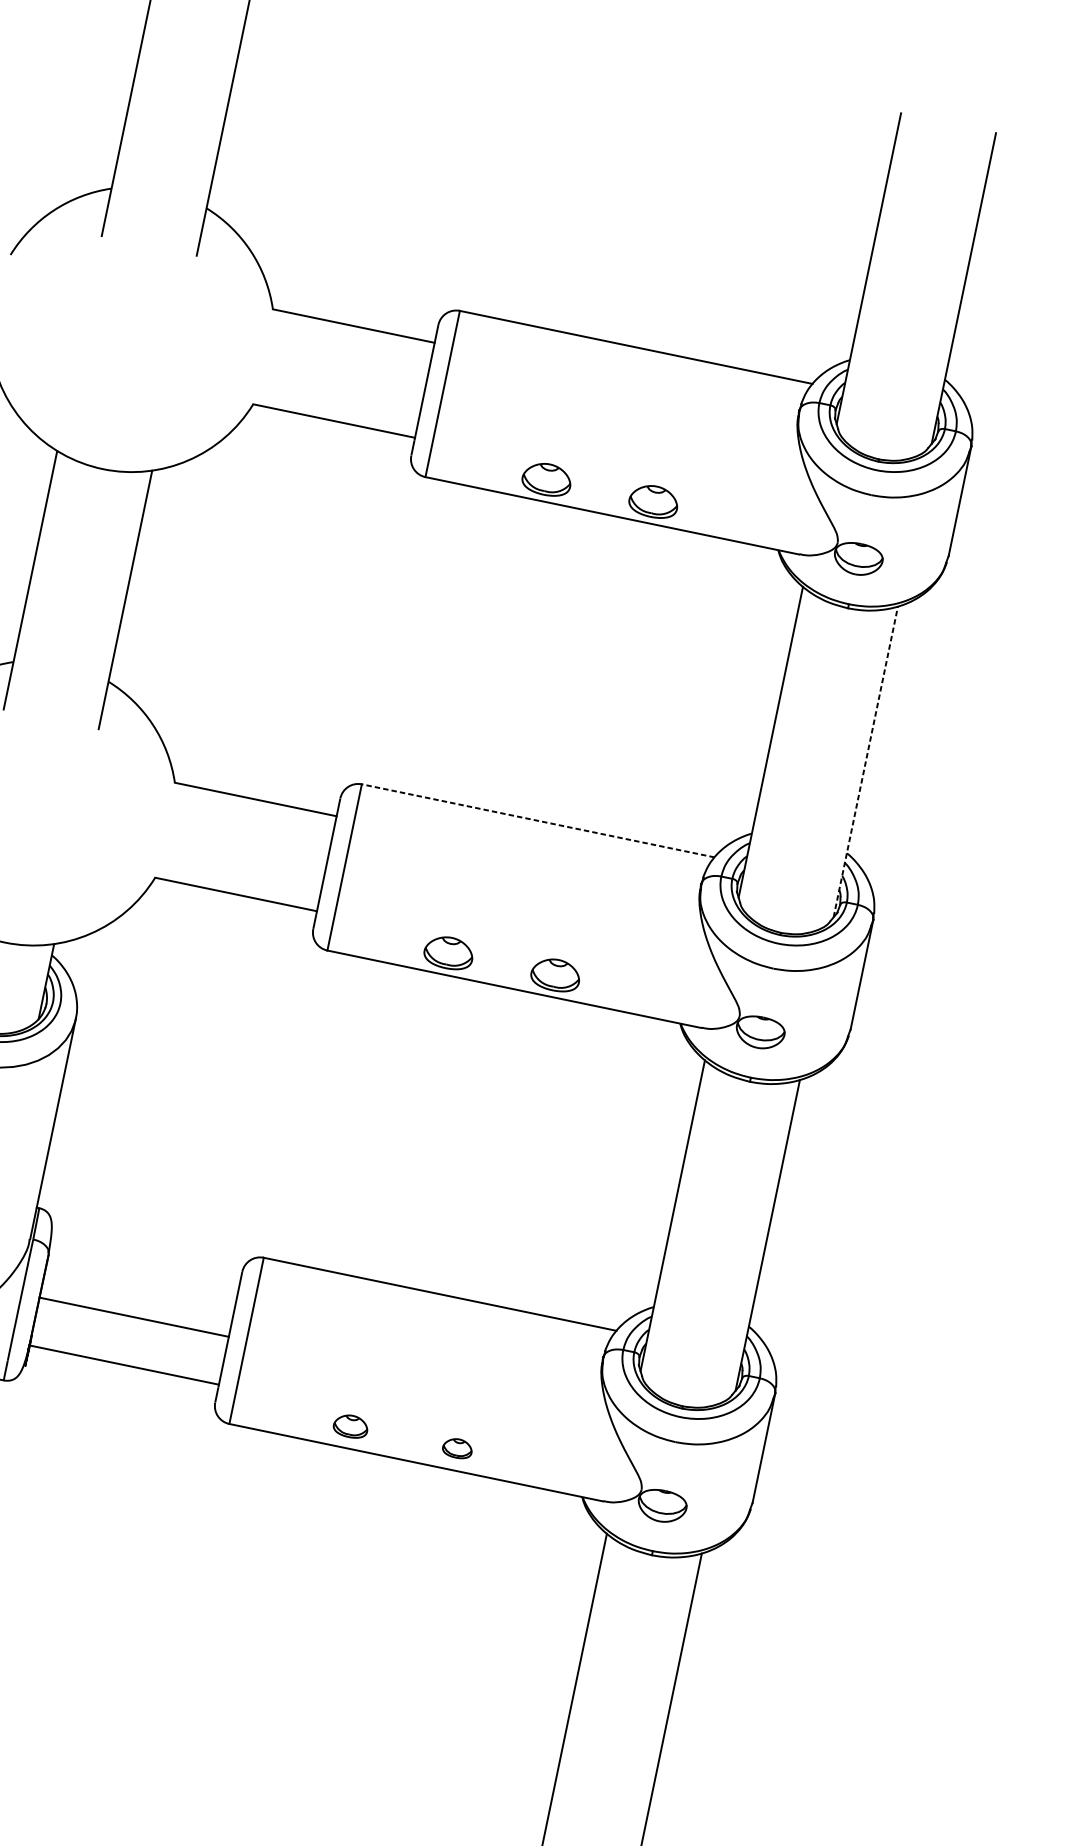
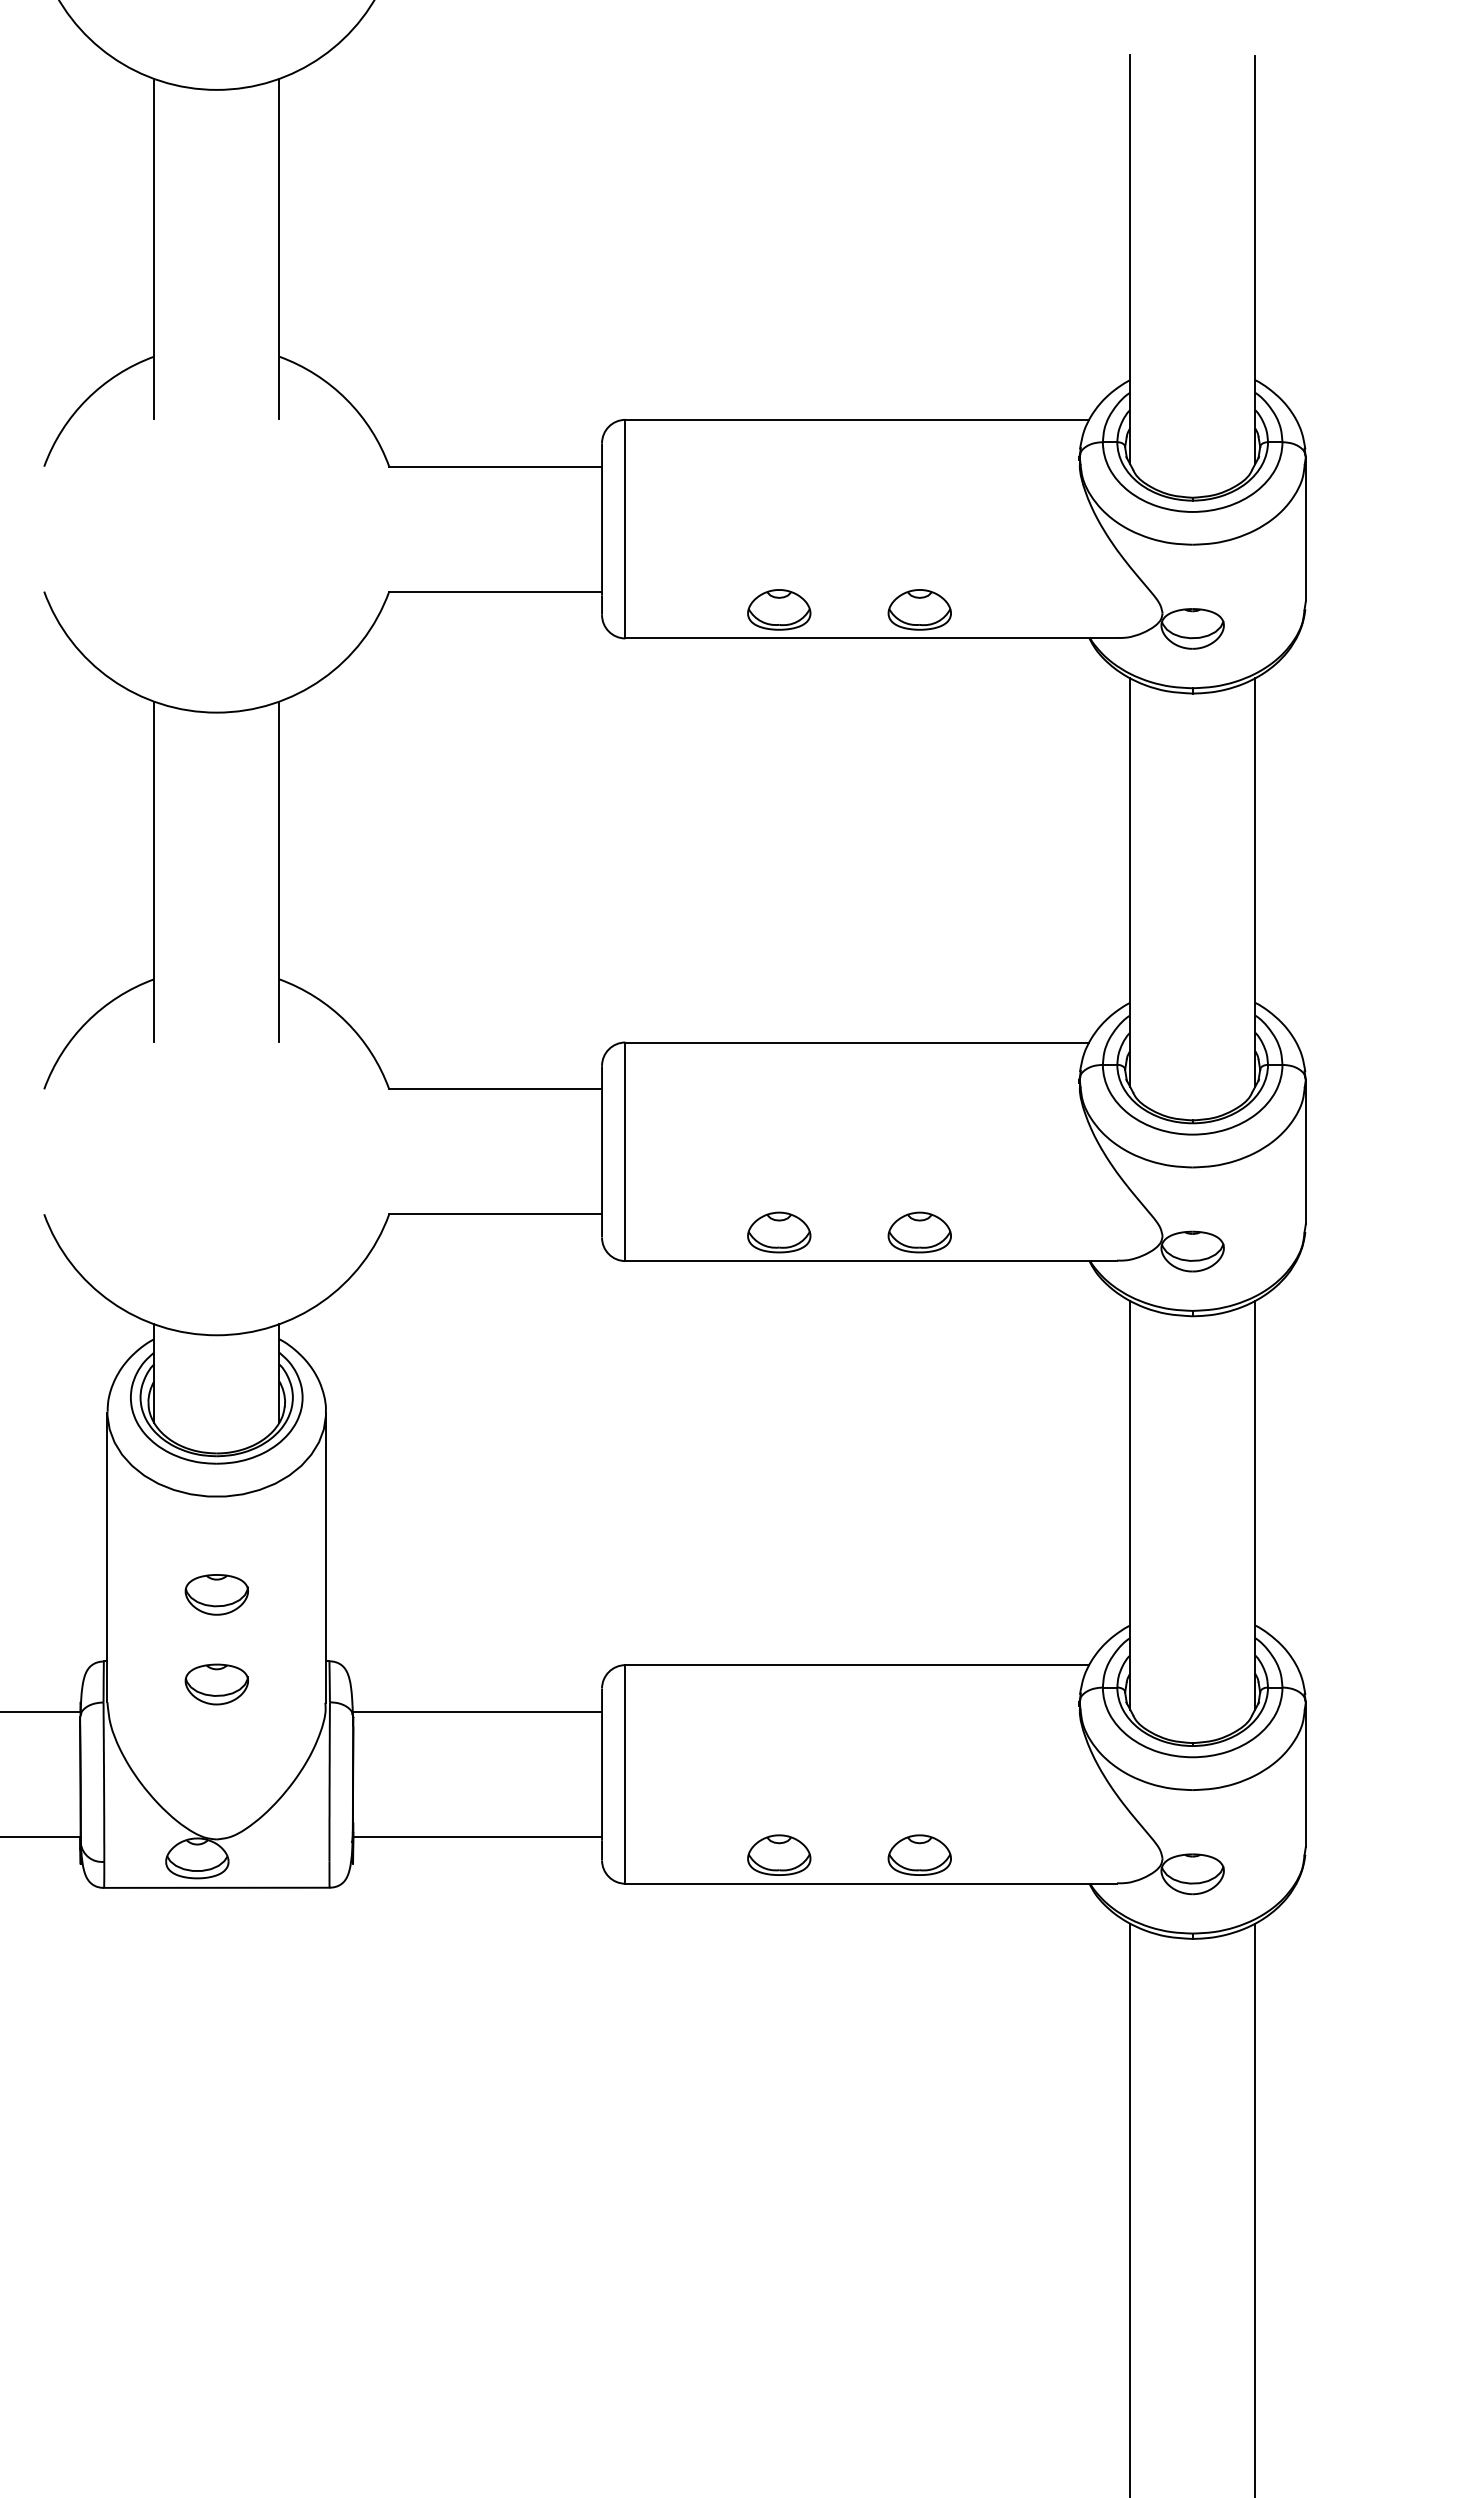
line: (866, 761) -> (1255, 882), dashed -> solid
line: (538, 820) -> (857, 1042), dashed -> solid
line: (134, 1316) -> (477, 1711), moved
part: (351, 1426) -> (779, 1854), size x1.43
part: (457, 1448) -> (919, 1854), size x1.67

